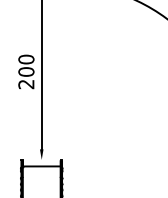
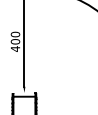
text: (26, 83) -> (15, 48), 200 -> 400

